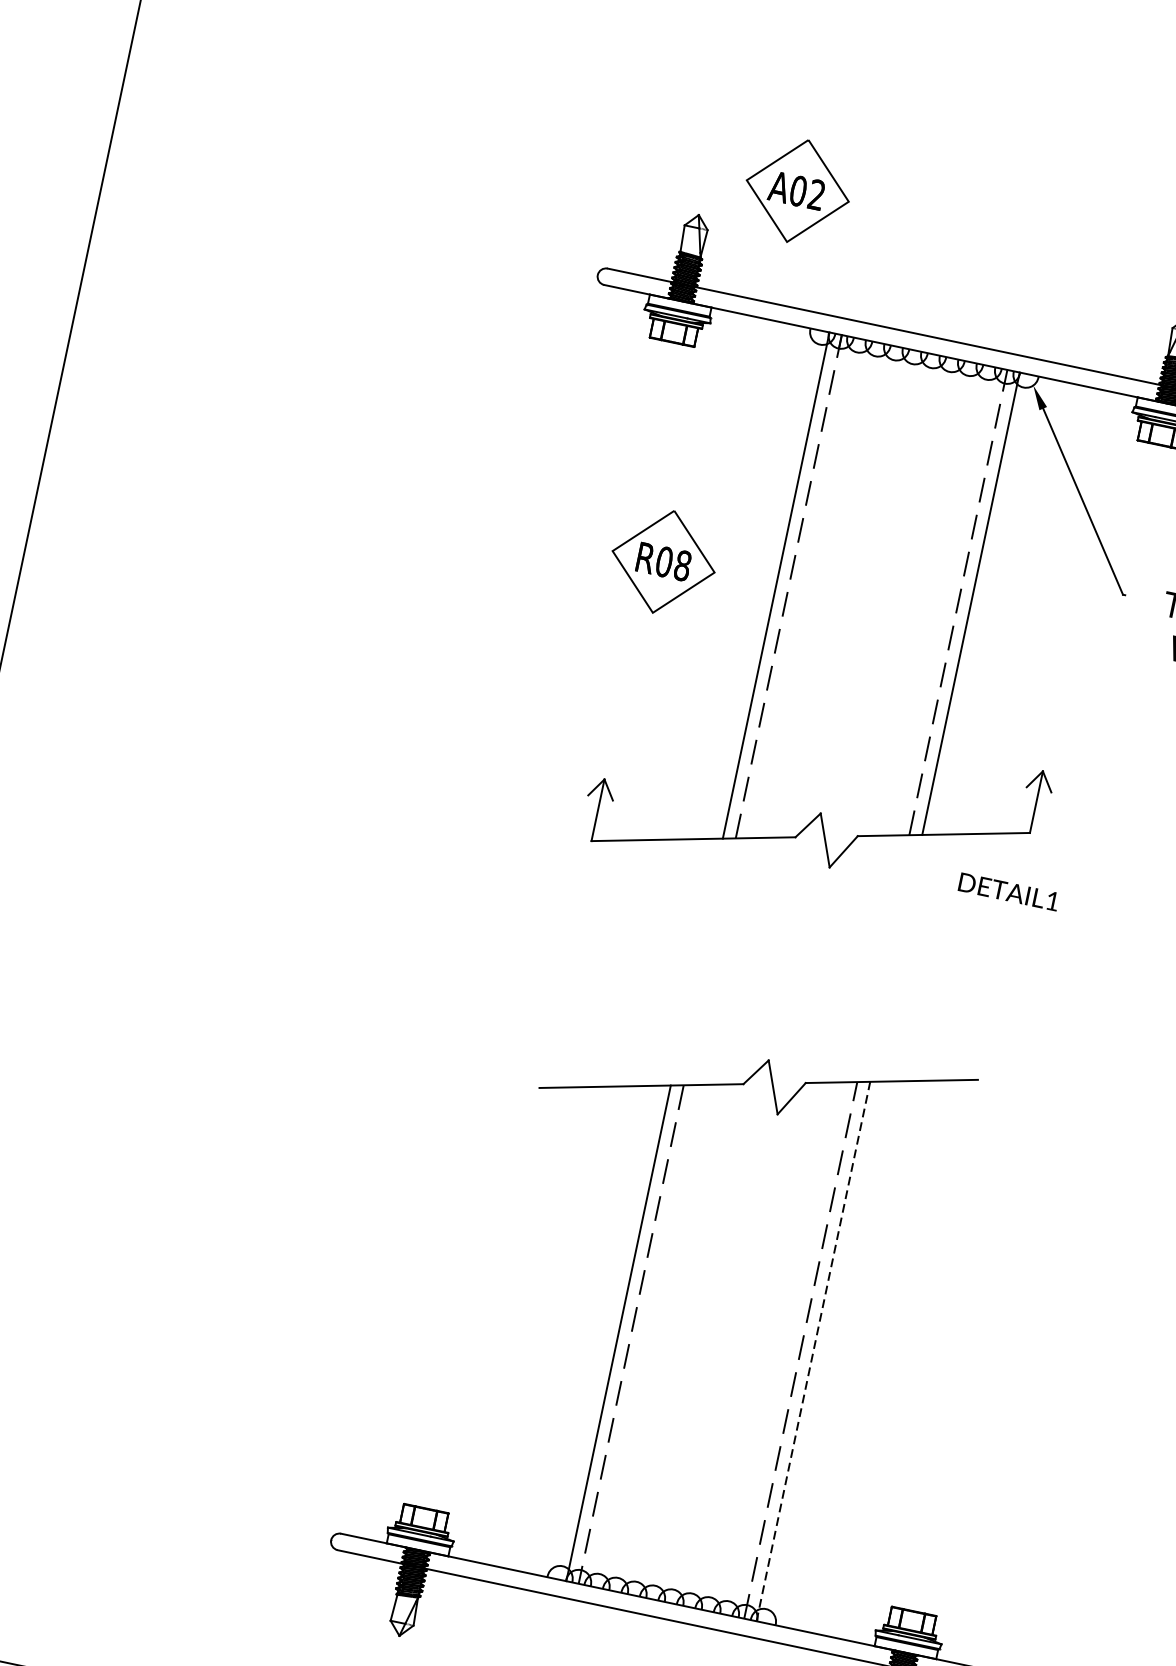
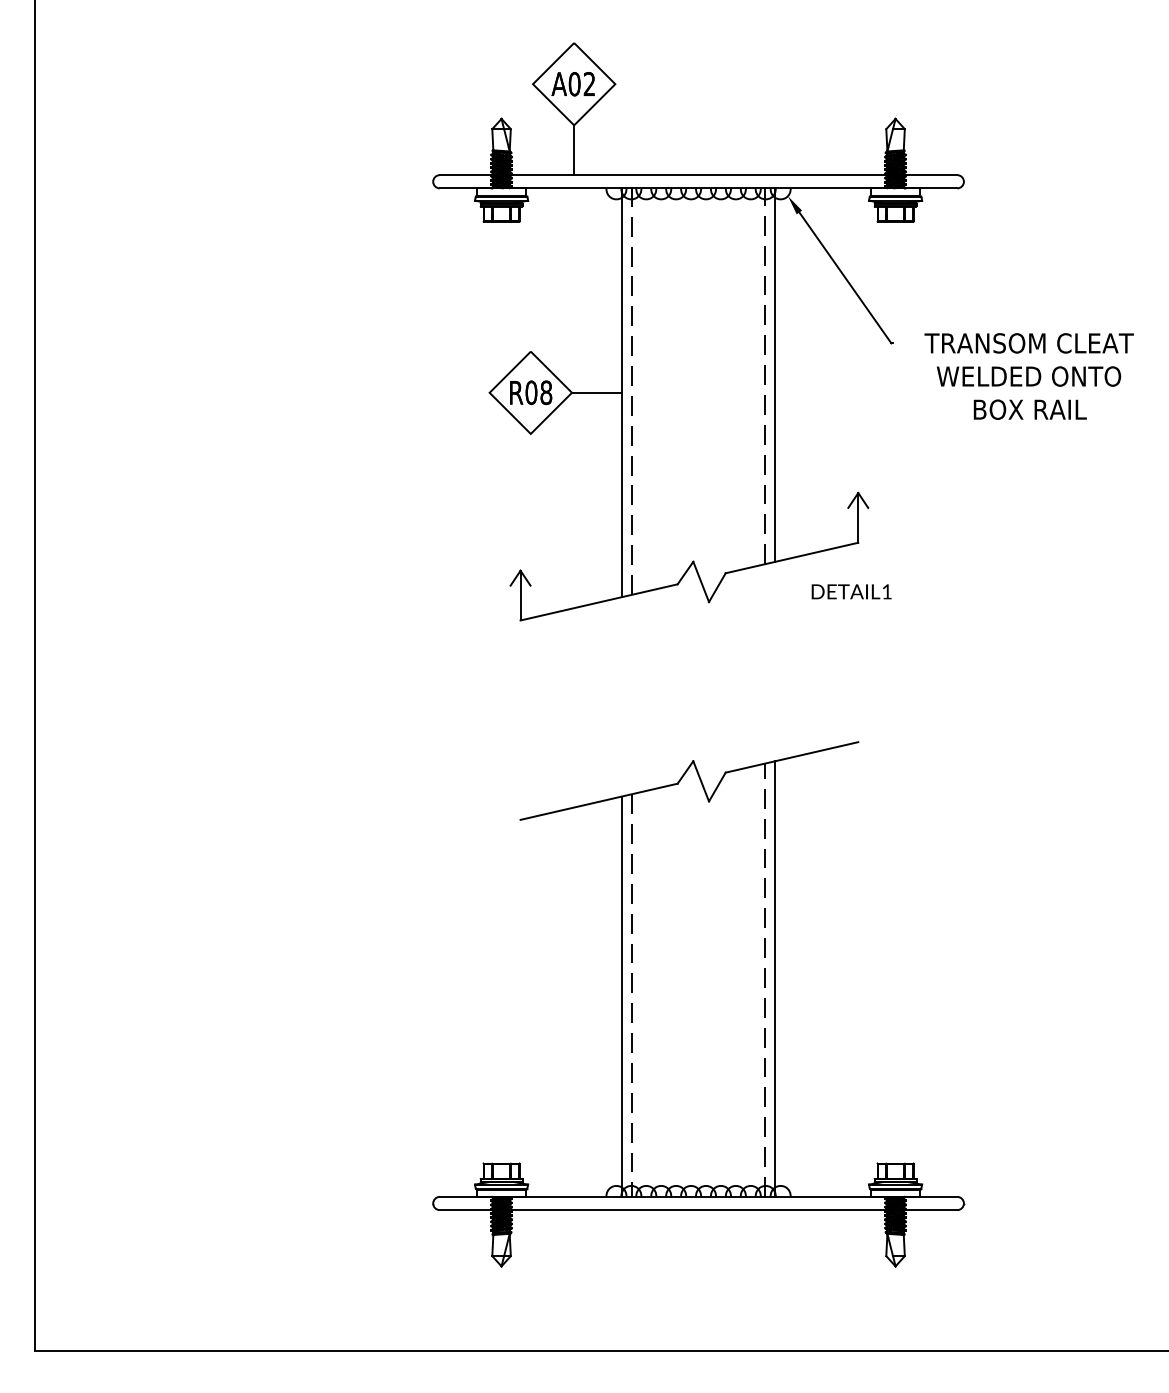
line: (780, 273) -> (574, 150), added
line: (745, 578) -> (596, 392), added
line: (813, 1352) -> (775, 979), dashed -> solid

